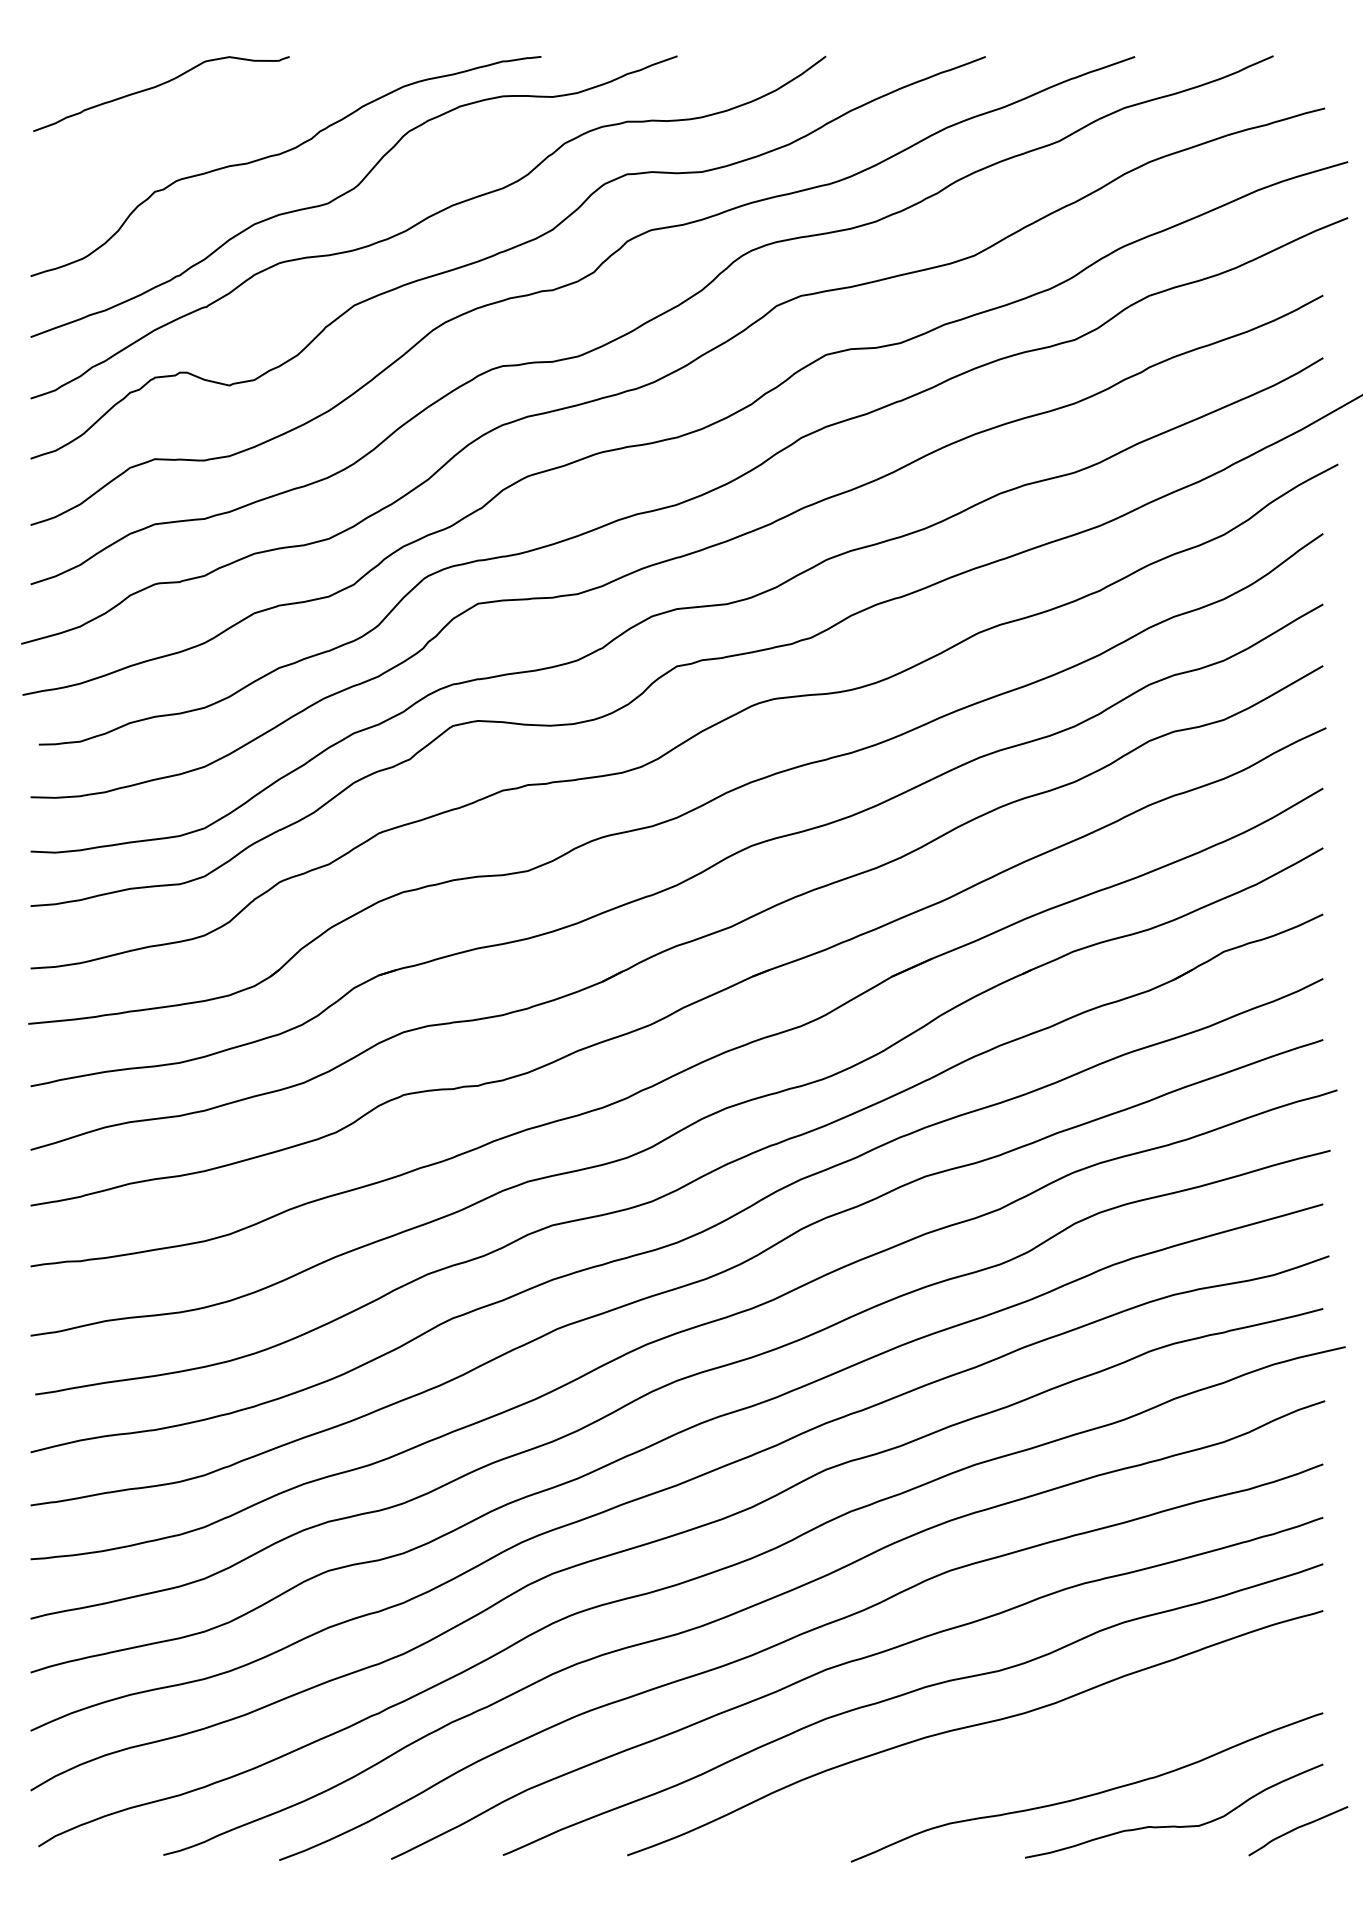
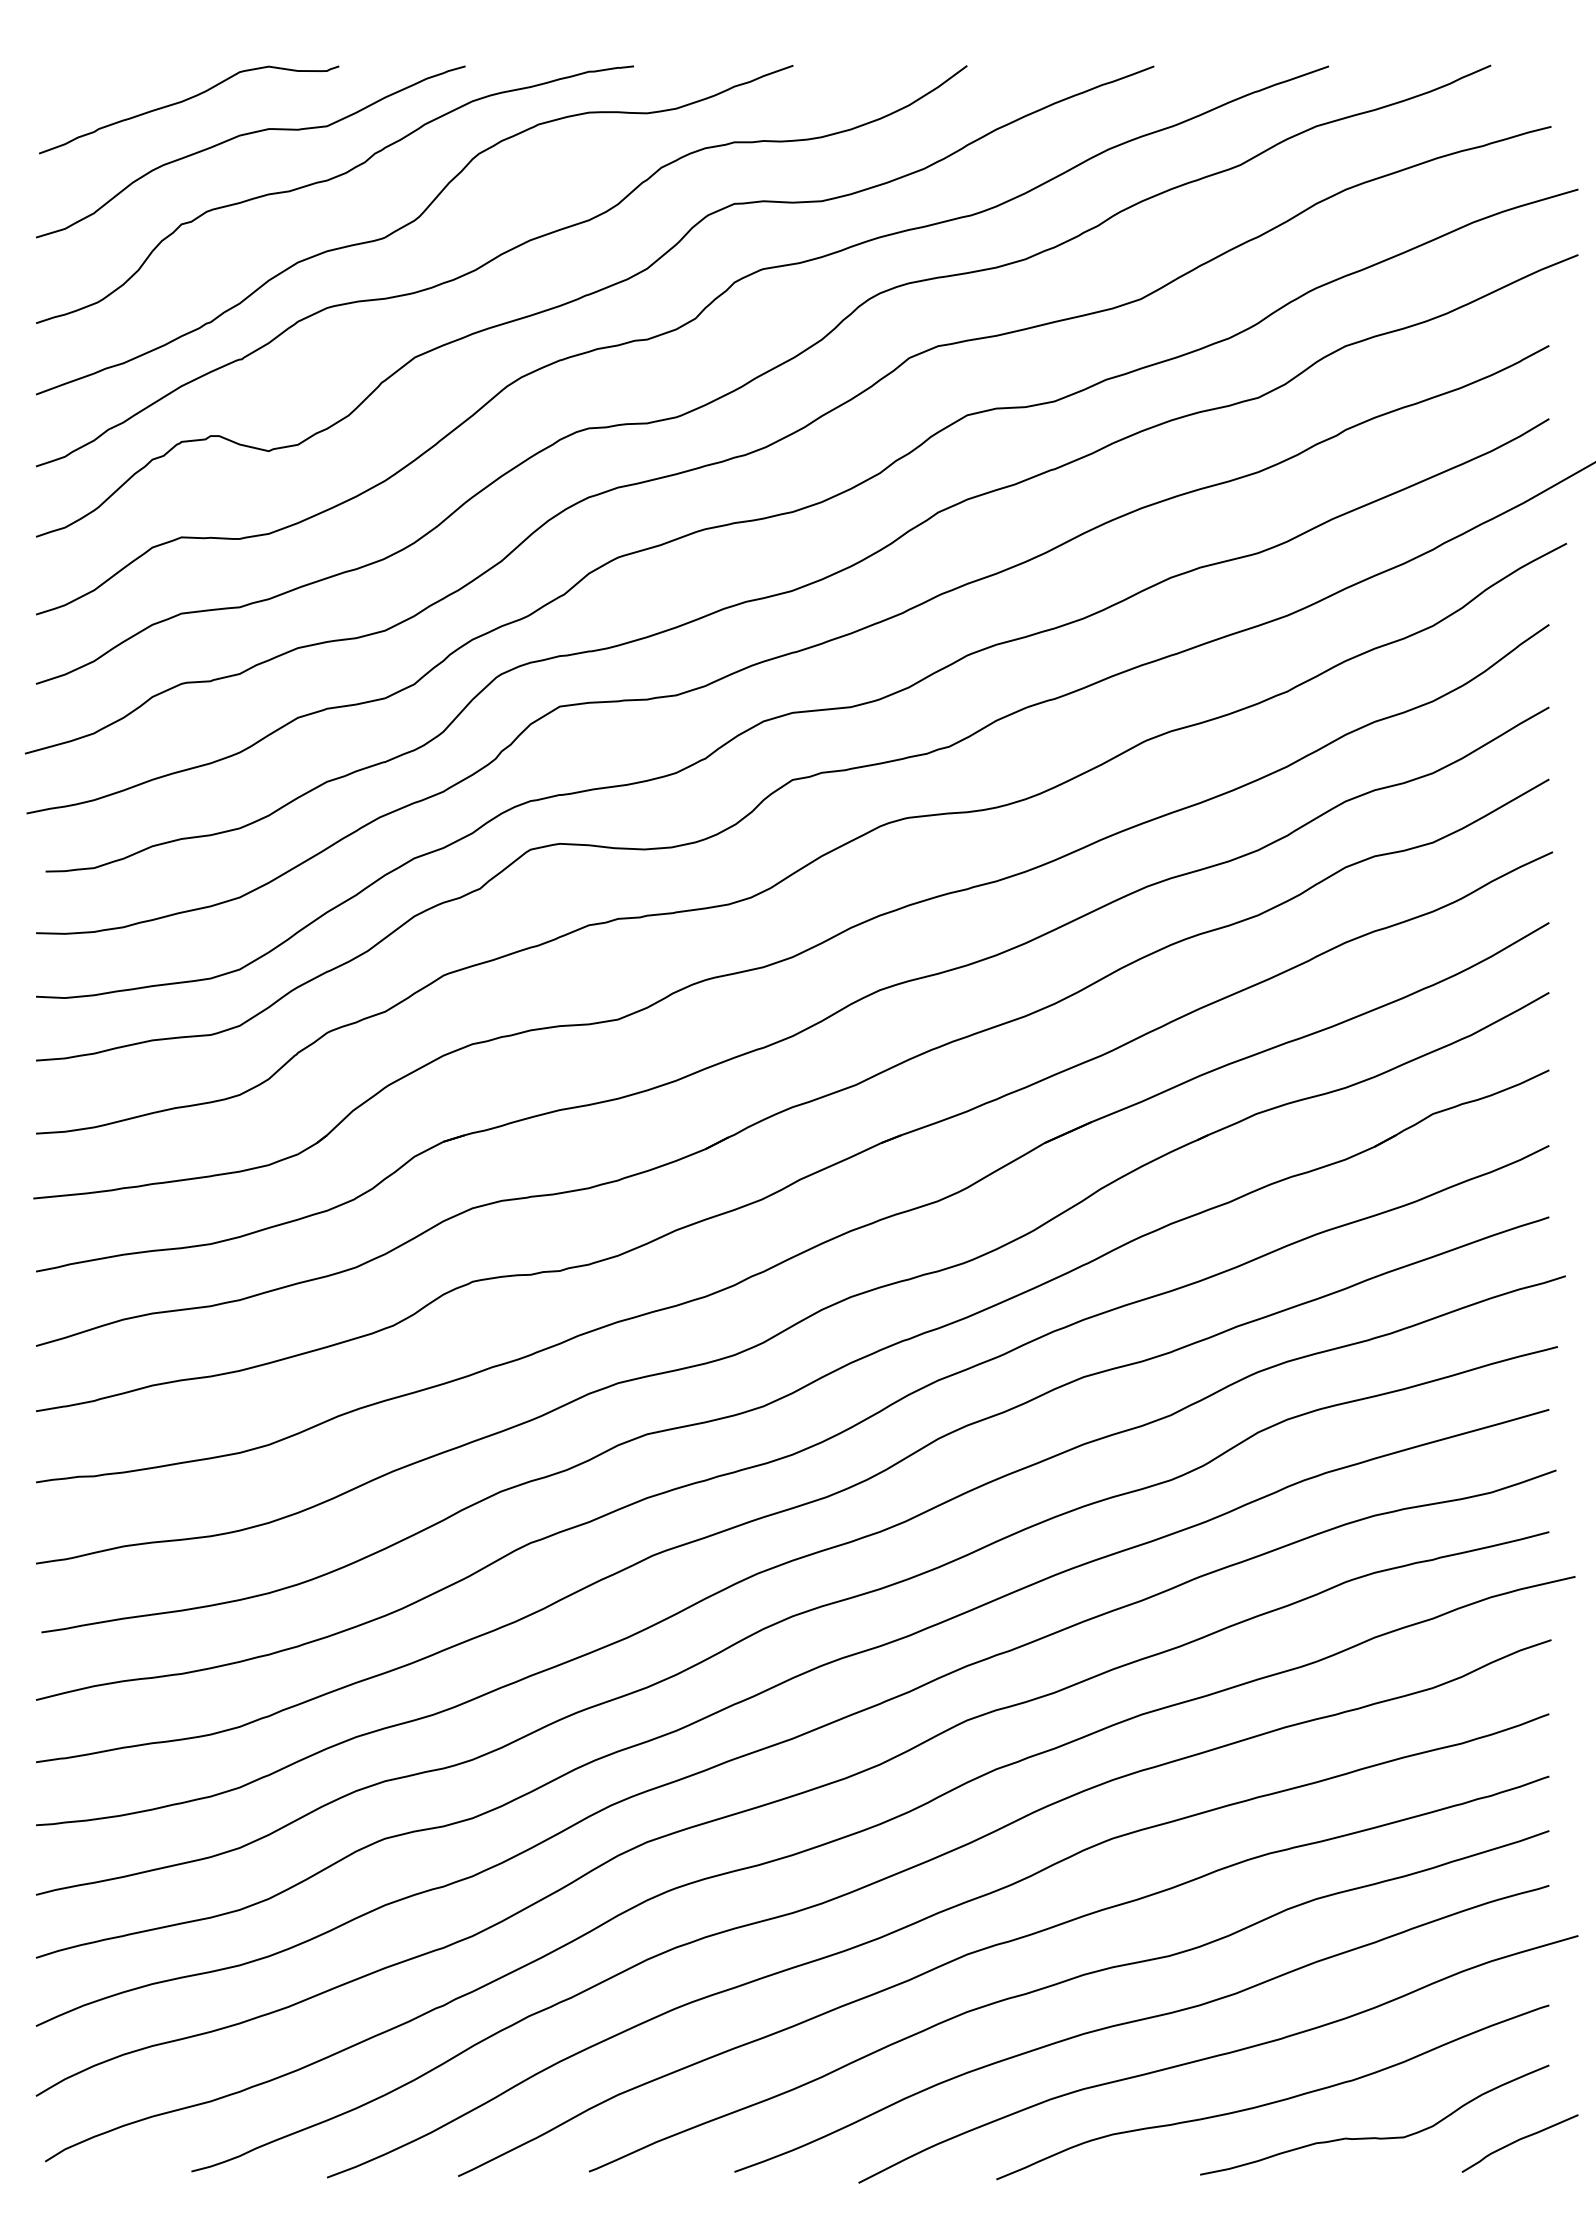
curve: (209, 115) -> (245, 135), added
curve: (1040, 1756) -> (1218, 2056), added

